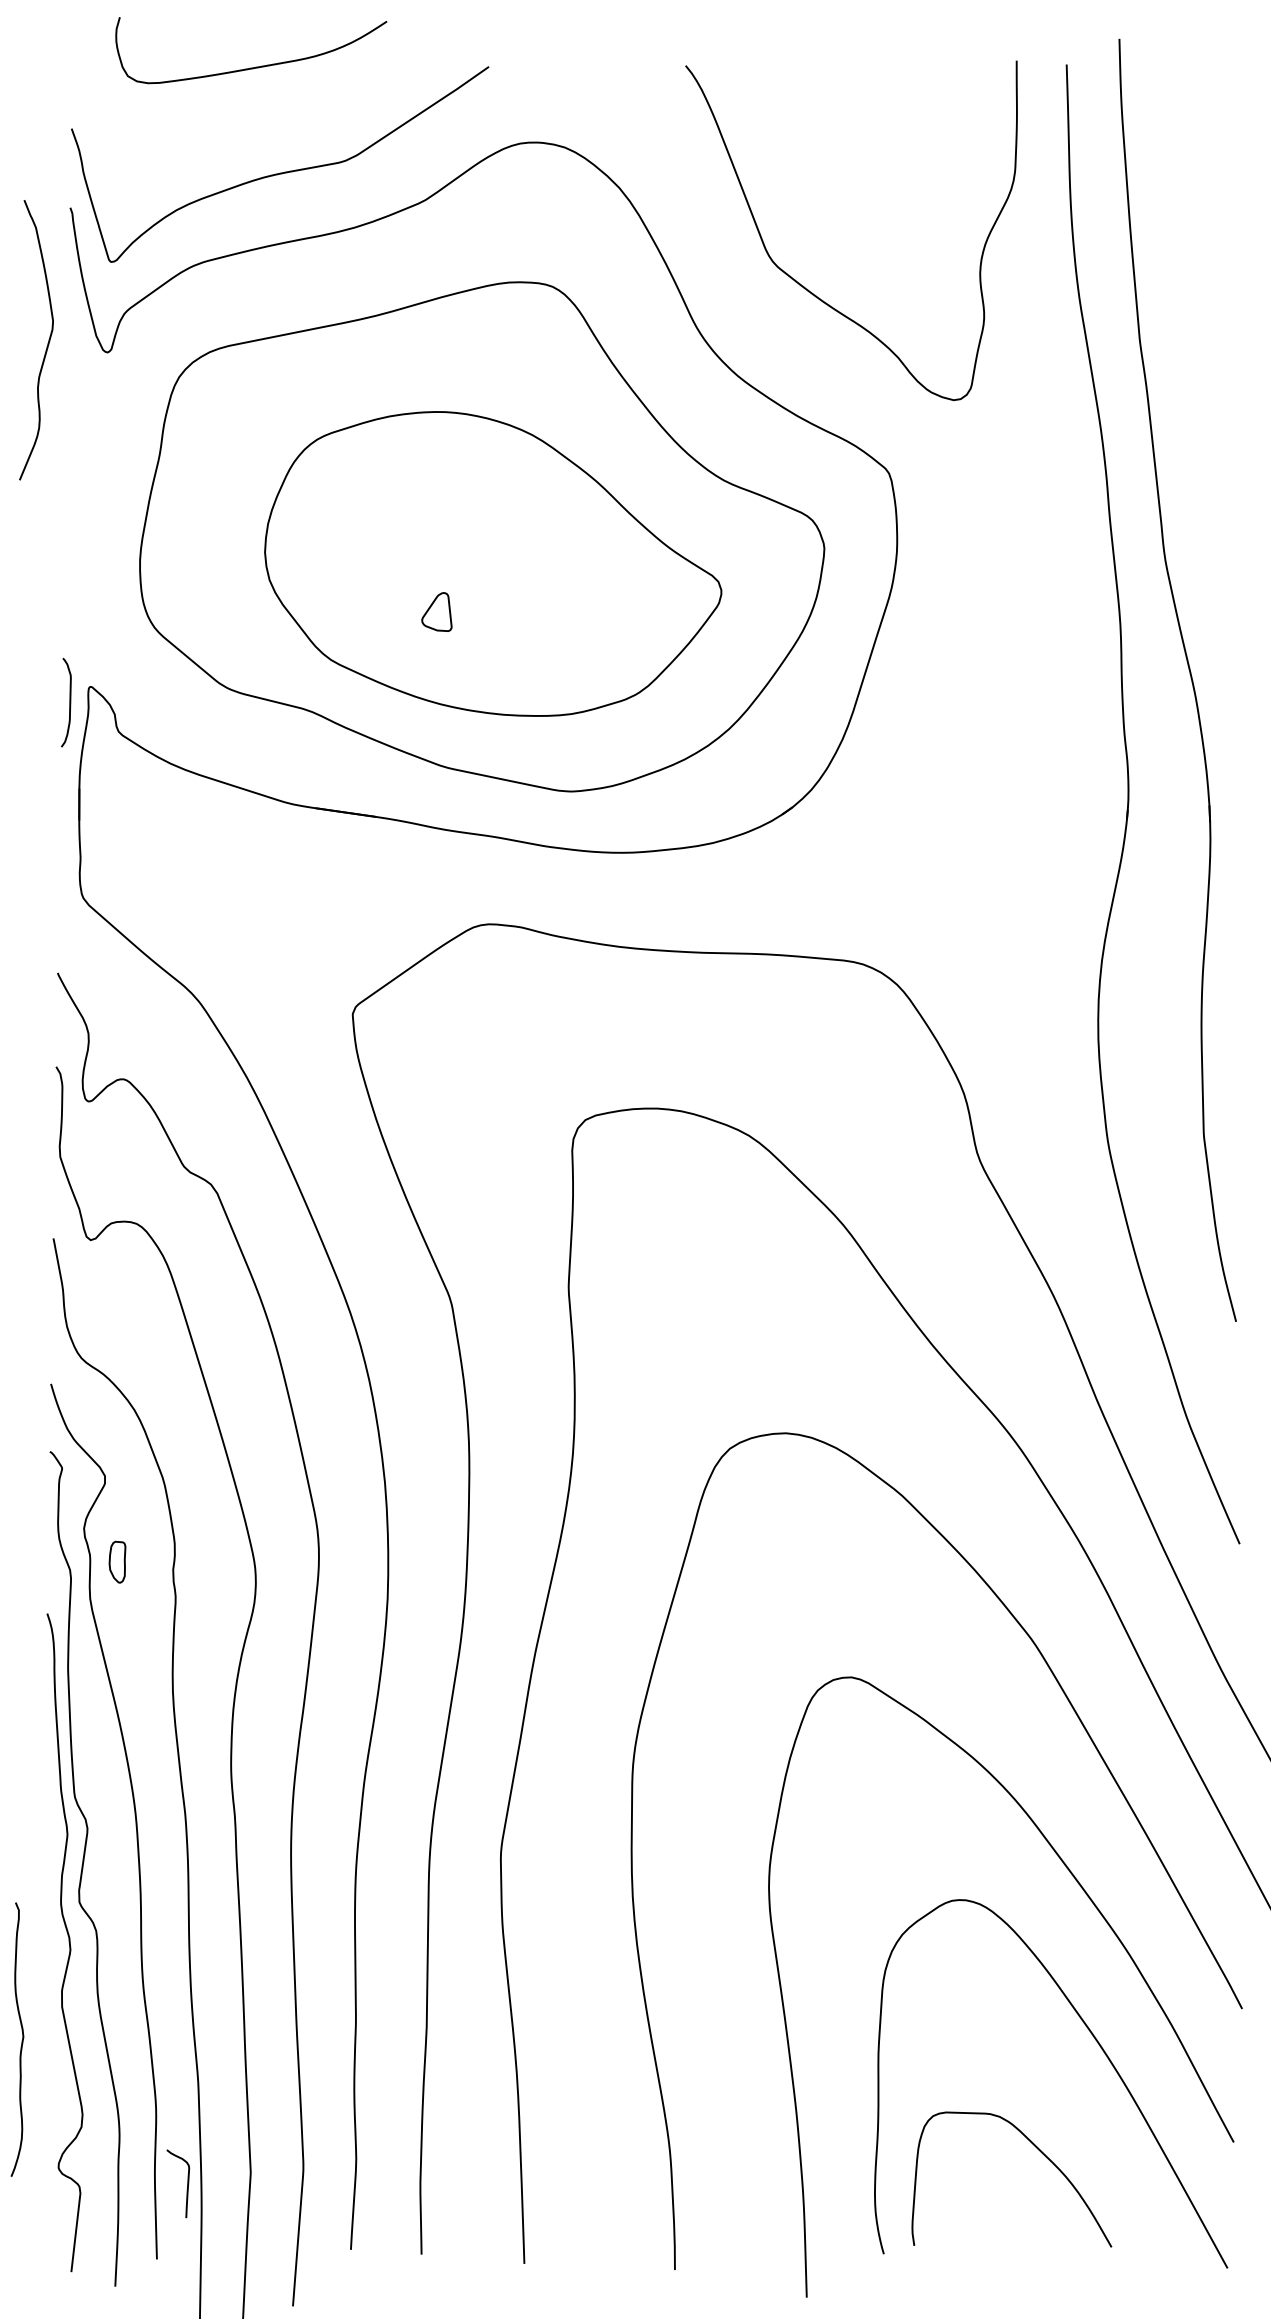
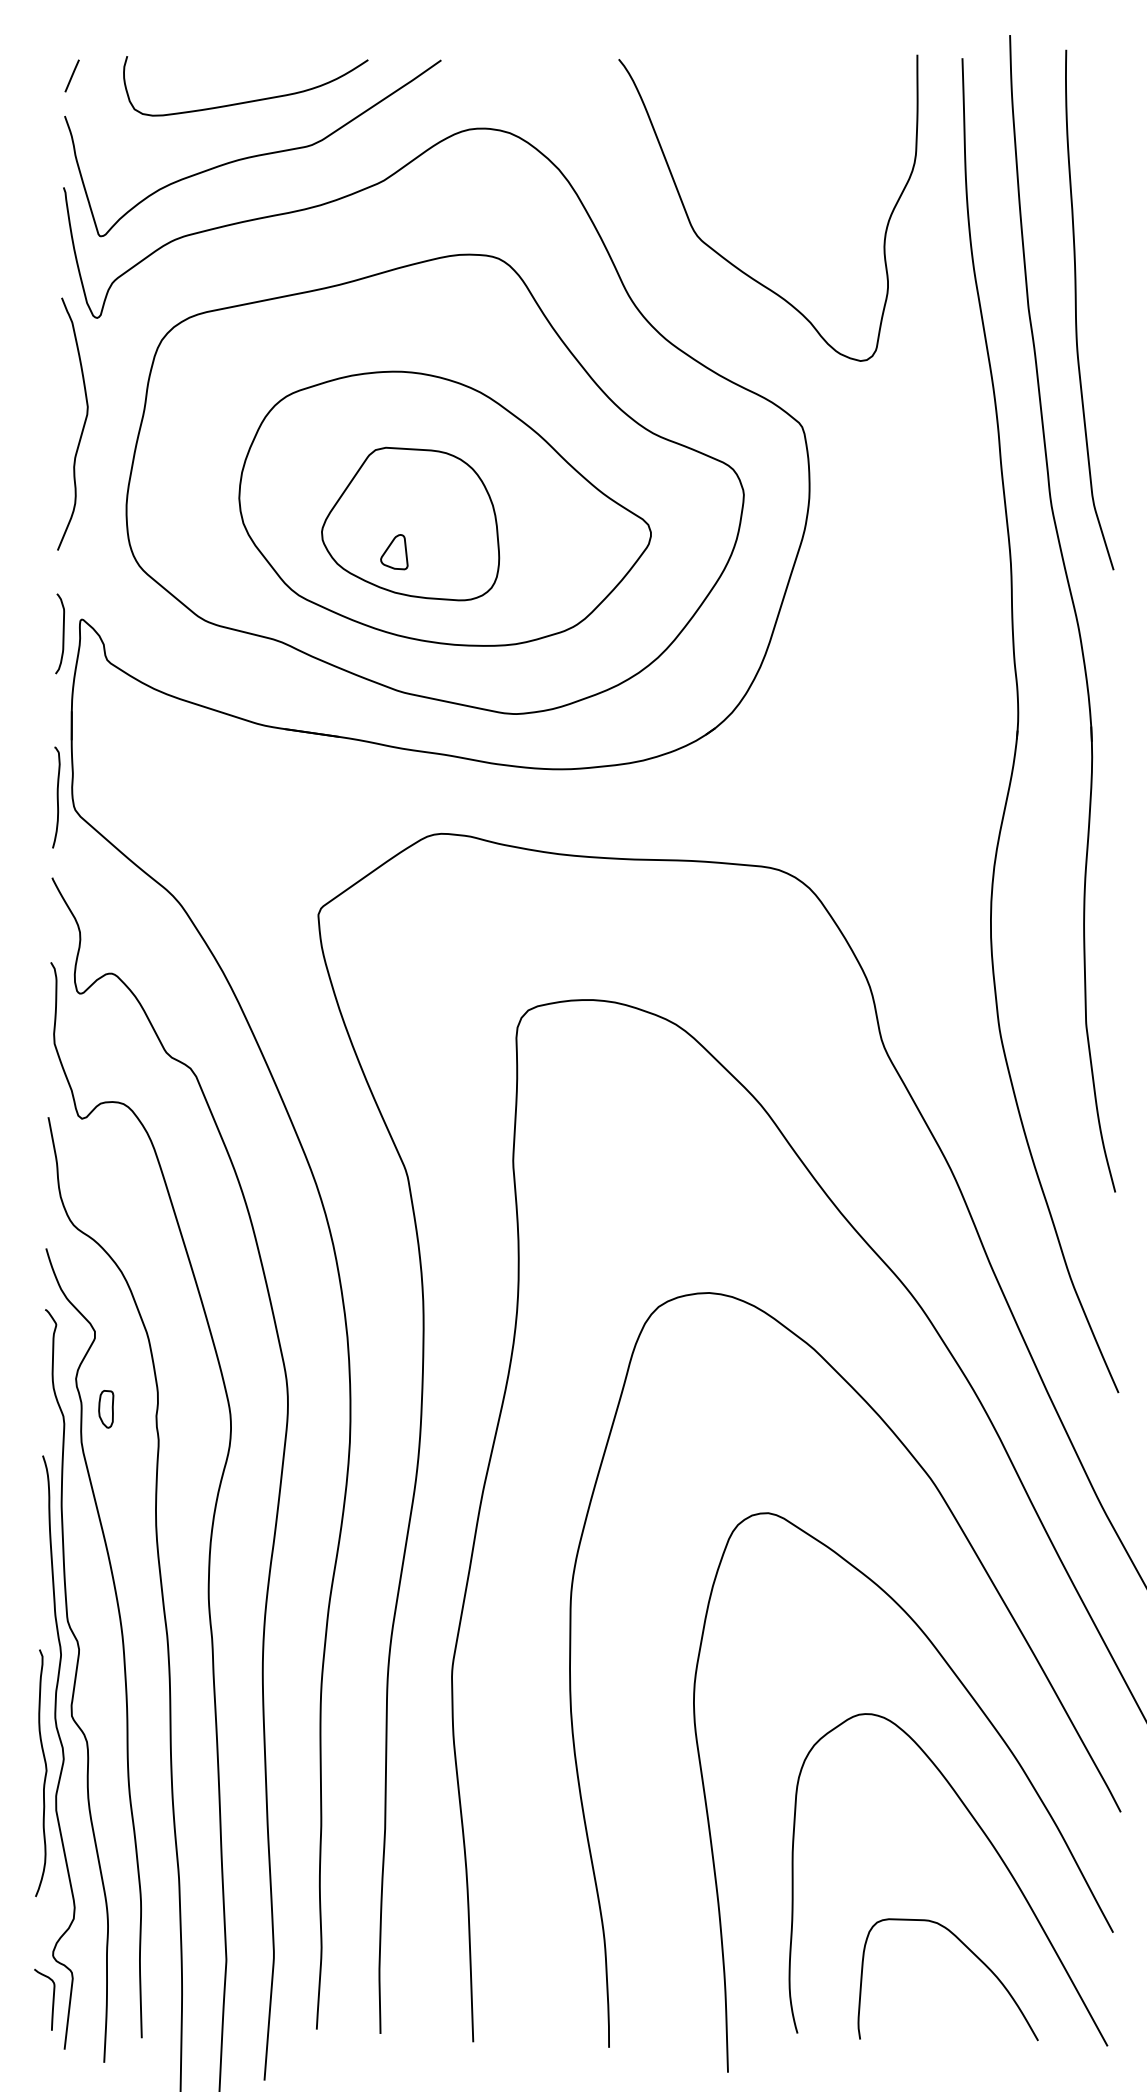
curve: (255, 66) -> (249, 100), moved
line: (79, 84) -> (71, 76), added
curve: (47, 343) -> (82, 427), moved
curve: (1193, 343) -> (1076, 309), added
part: (454, 580) -> (410, 523), added
curve: (62, 883) -> (56, 797), added
curve: (21, 2040) -> (44, 1773), moved
curve: (1039, 2151) -> (973, 1954), moved
curve: (187, 2183) -> (52, 1999), moved

